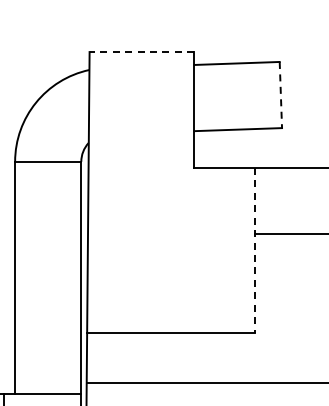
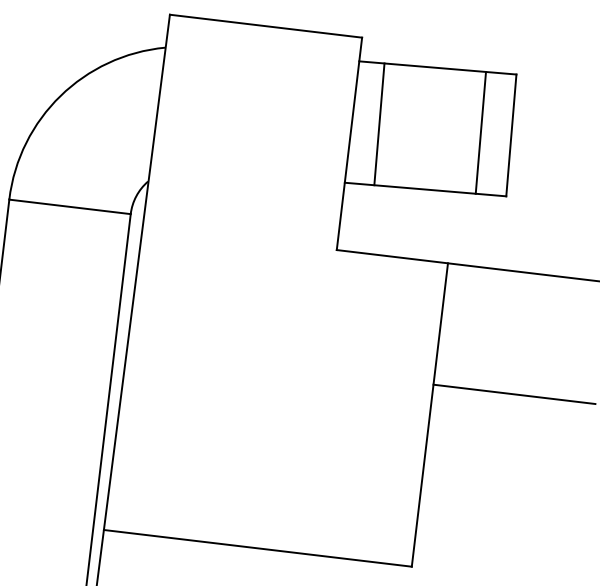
line: (141, 52) -> (265, 26), dashed -> solid
line: (264, 95) -> (481, 132), added
line: (280, 95) -> (510, 136), dashed -> solid
line: (209, 97) -> (379, 124), added
line: (255, 250) -> (430, 415), dashed -> solid

